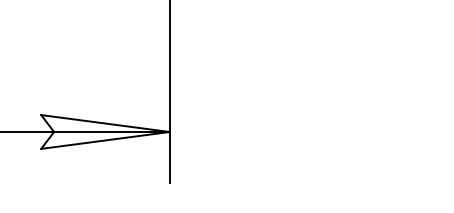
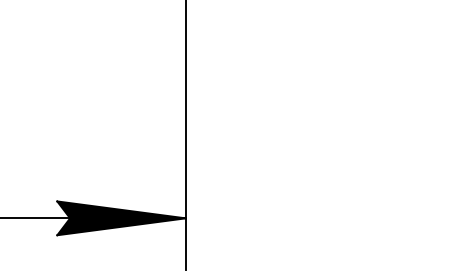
fill: (105, 132) -> (121, 218), added

